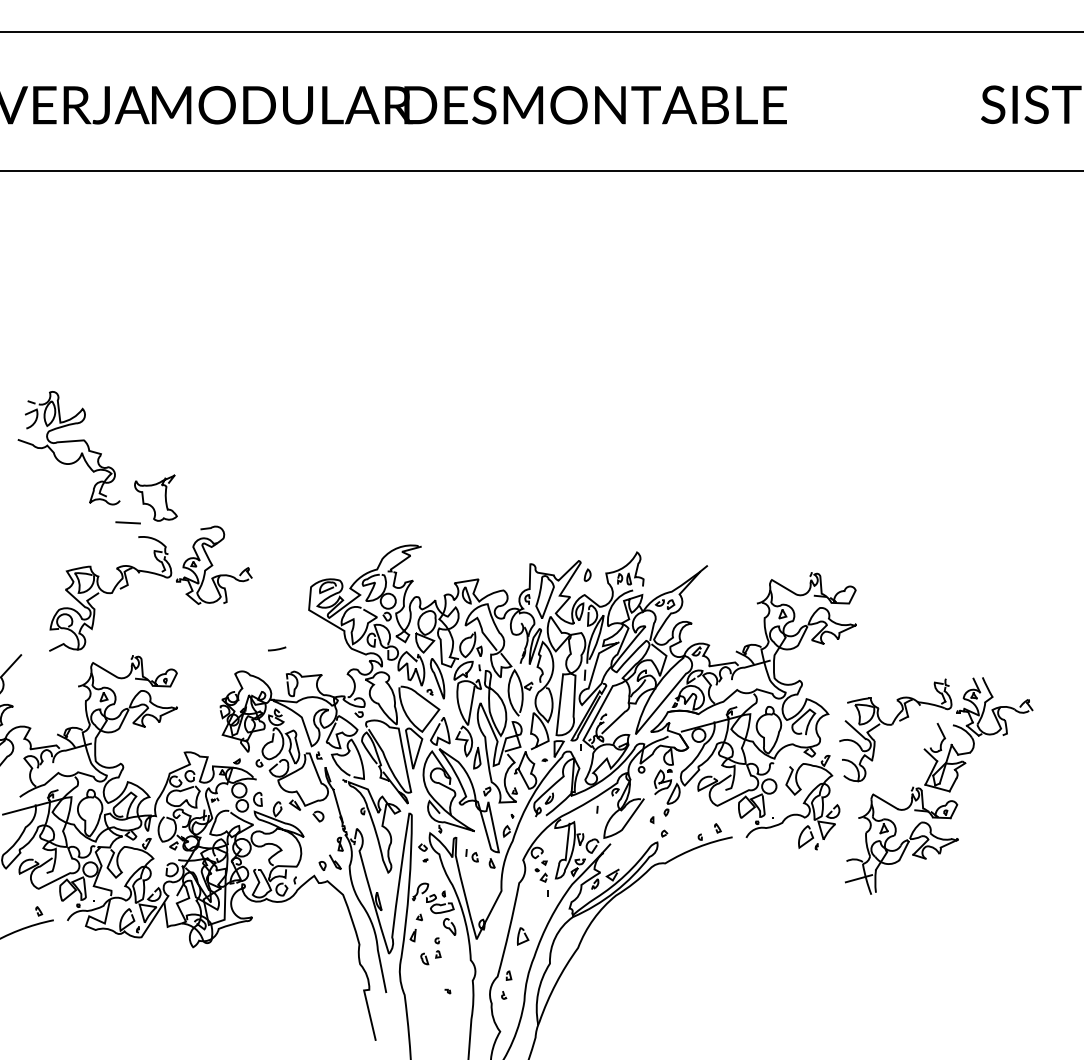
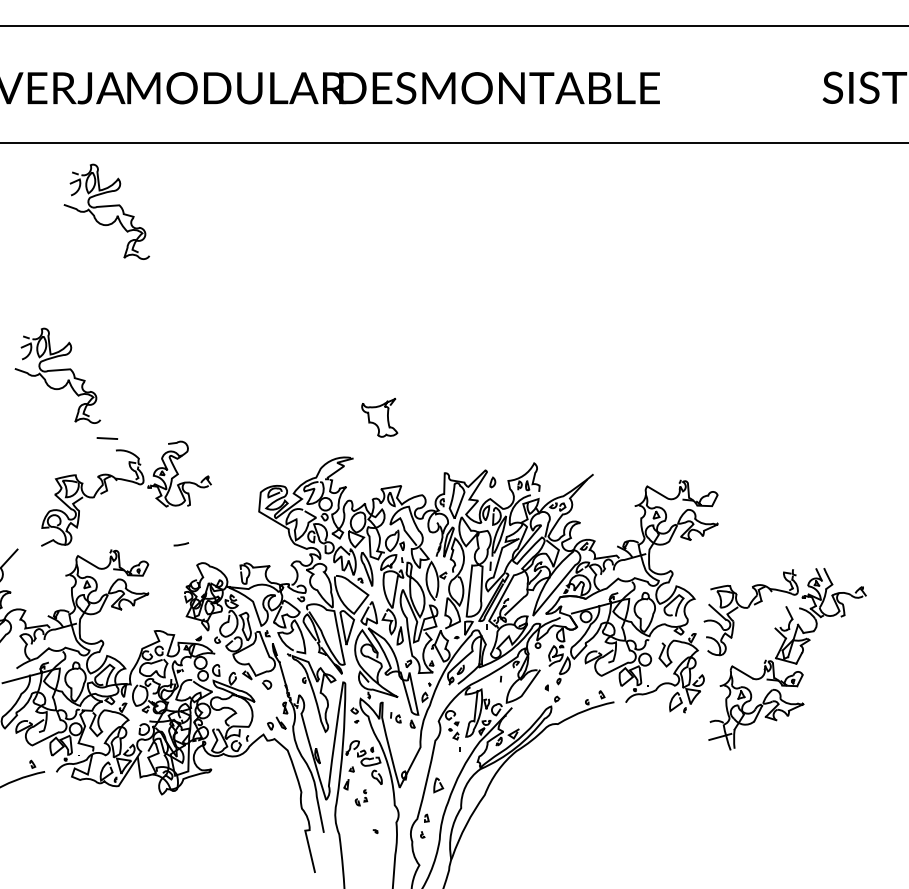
part: (127, 252) -> (106, 211), added
curve: (152, 504) -> (376, 423), moved
line: (277, 649) -> (181, 544), moved
part: (431, 950) -> (361, 797), size x0.7

